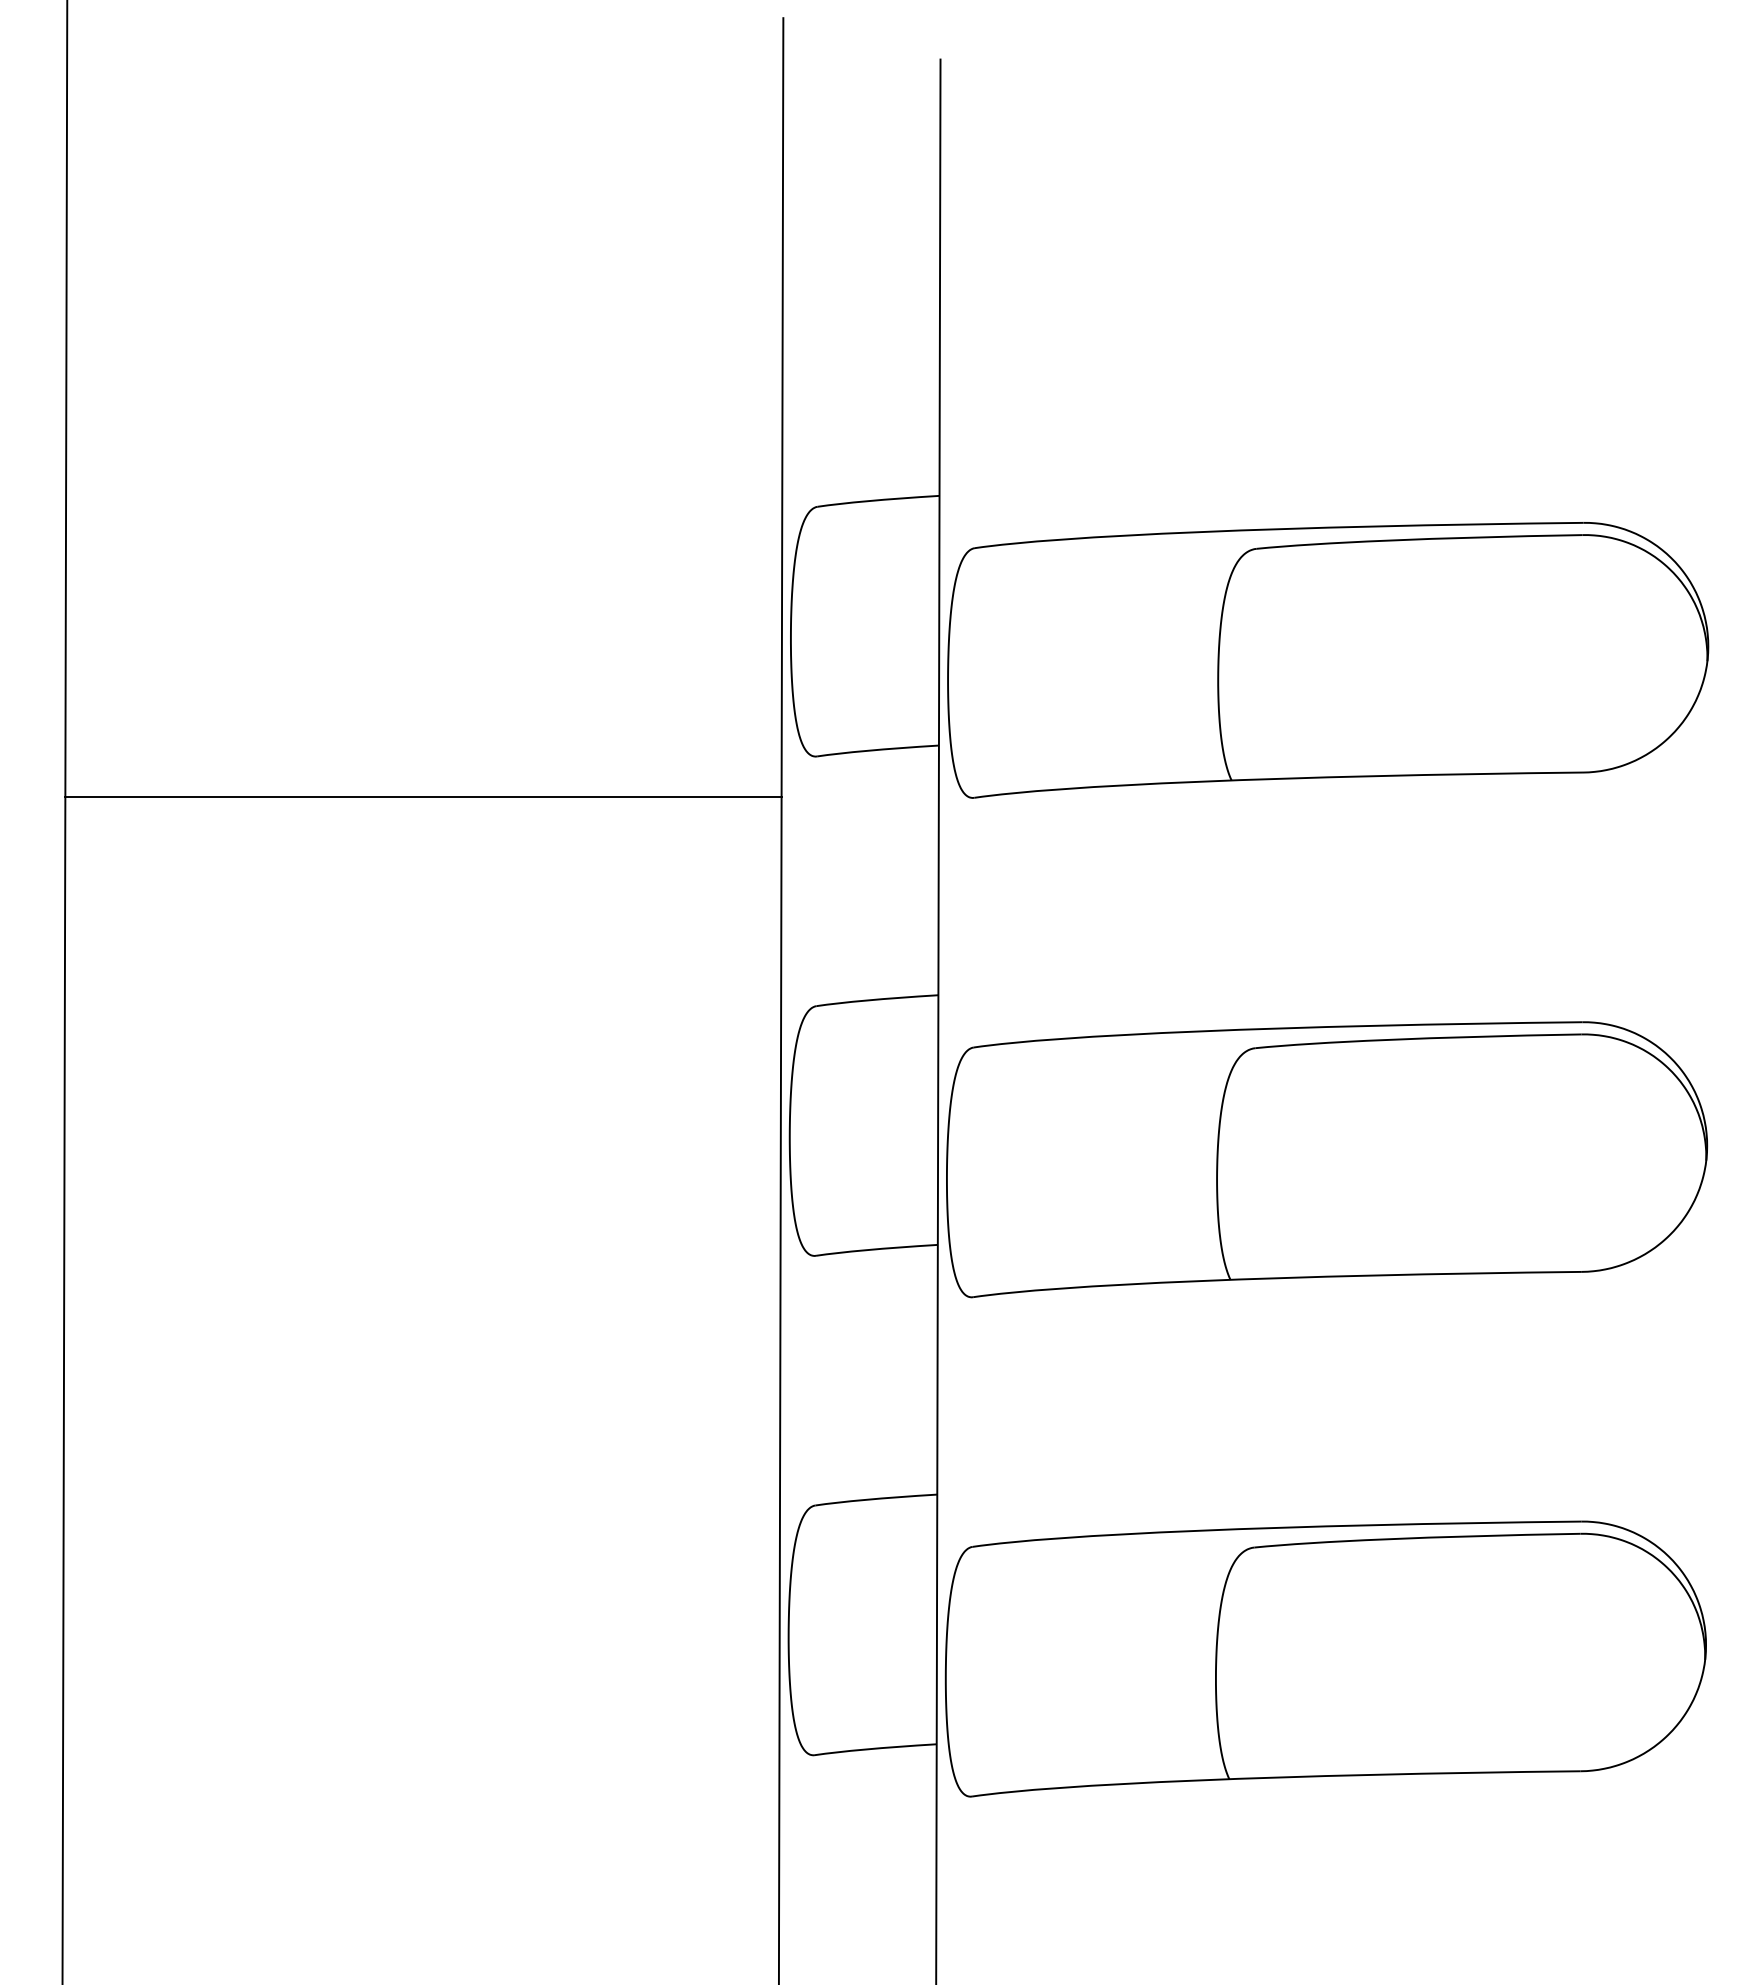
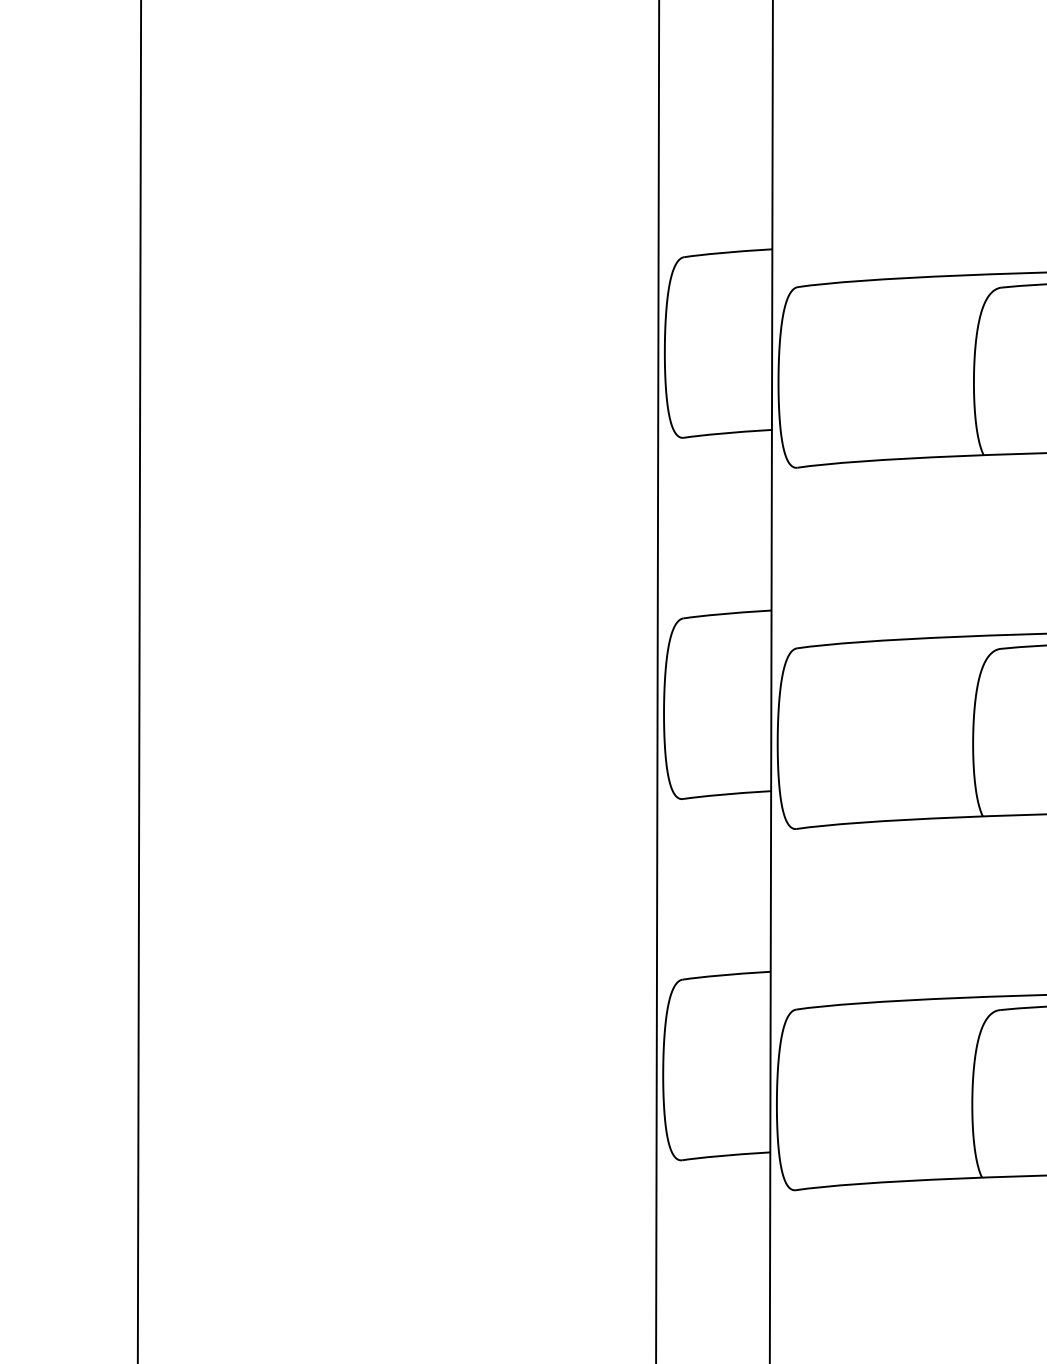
line: (423, 797) -> (399, 467), removed

